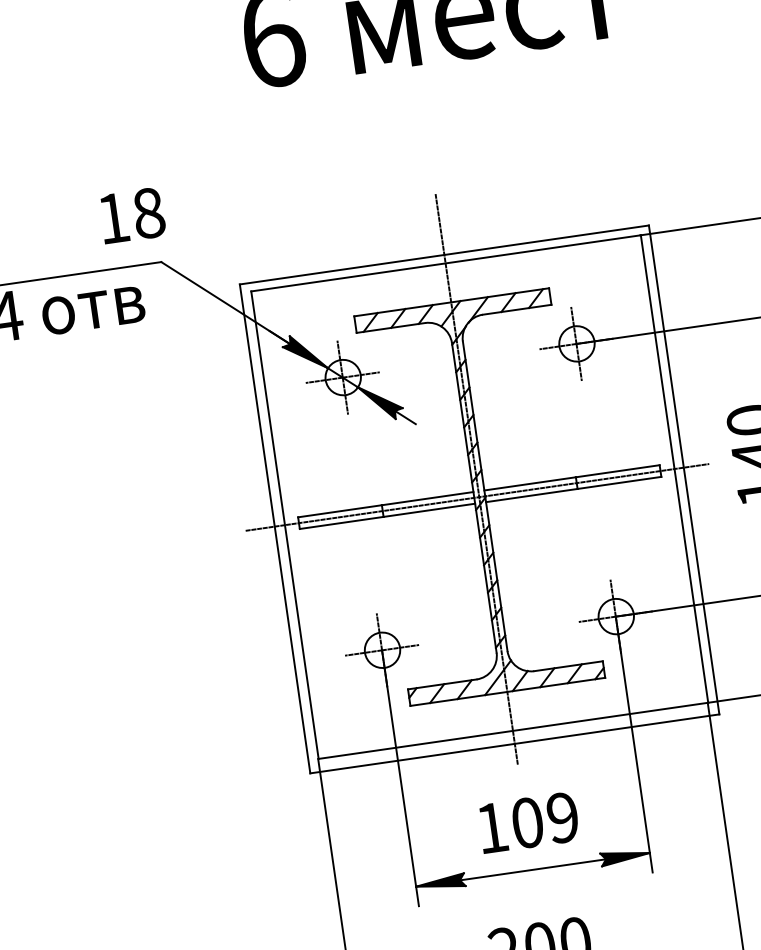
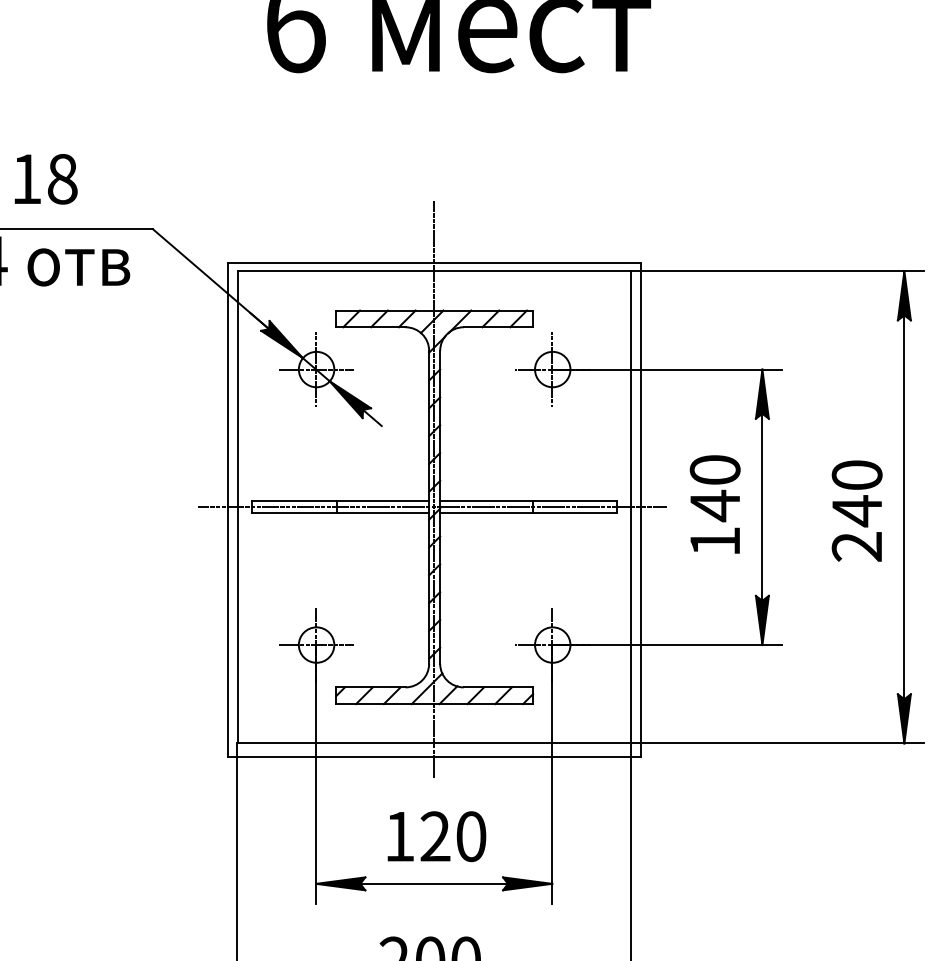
text: (131, 216) -> (45, 179), moved
text: (545, 820) -> (453, 836), 109 -> 120

